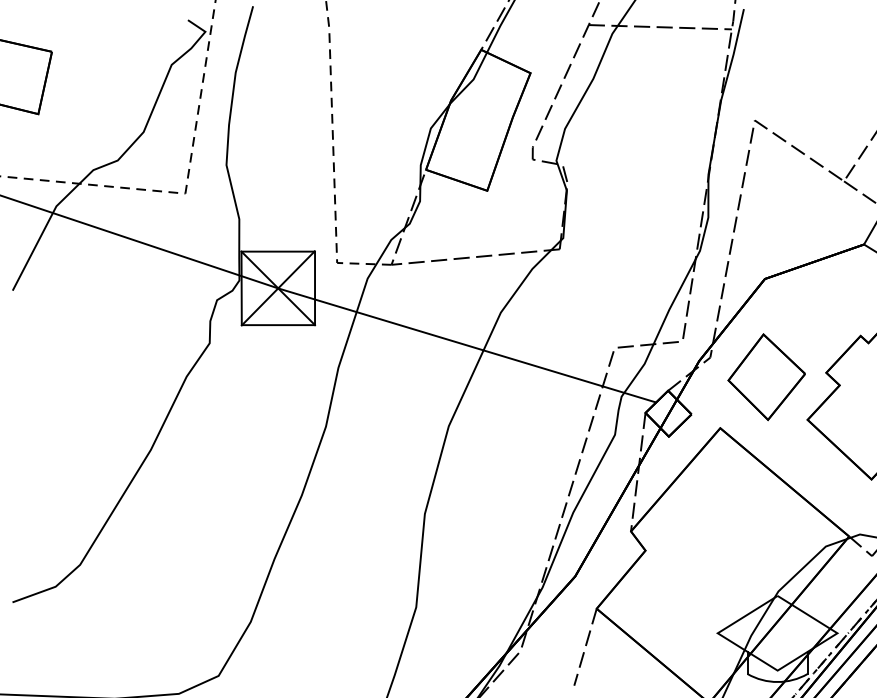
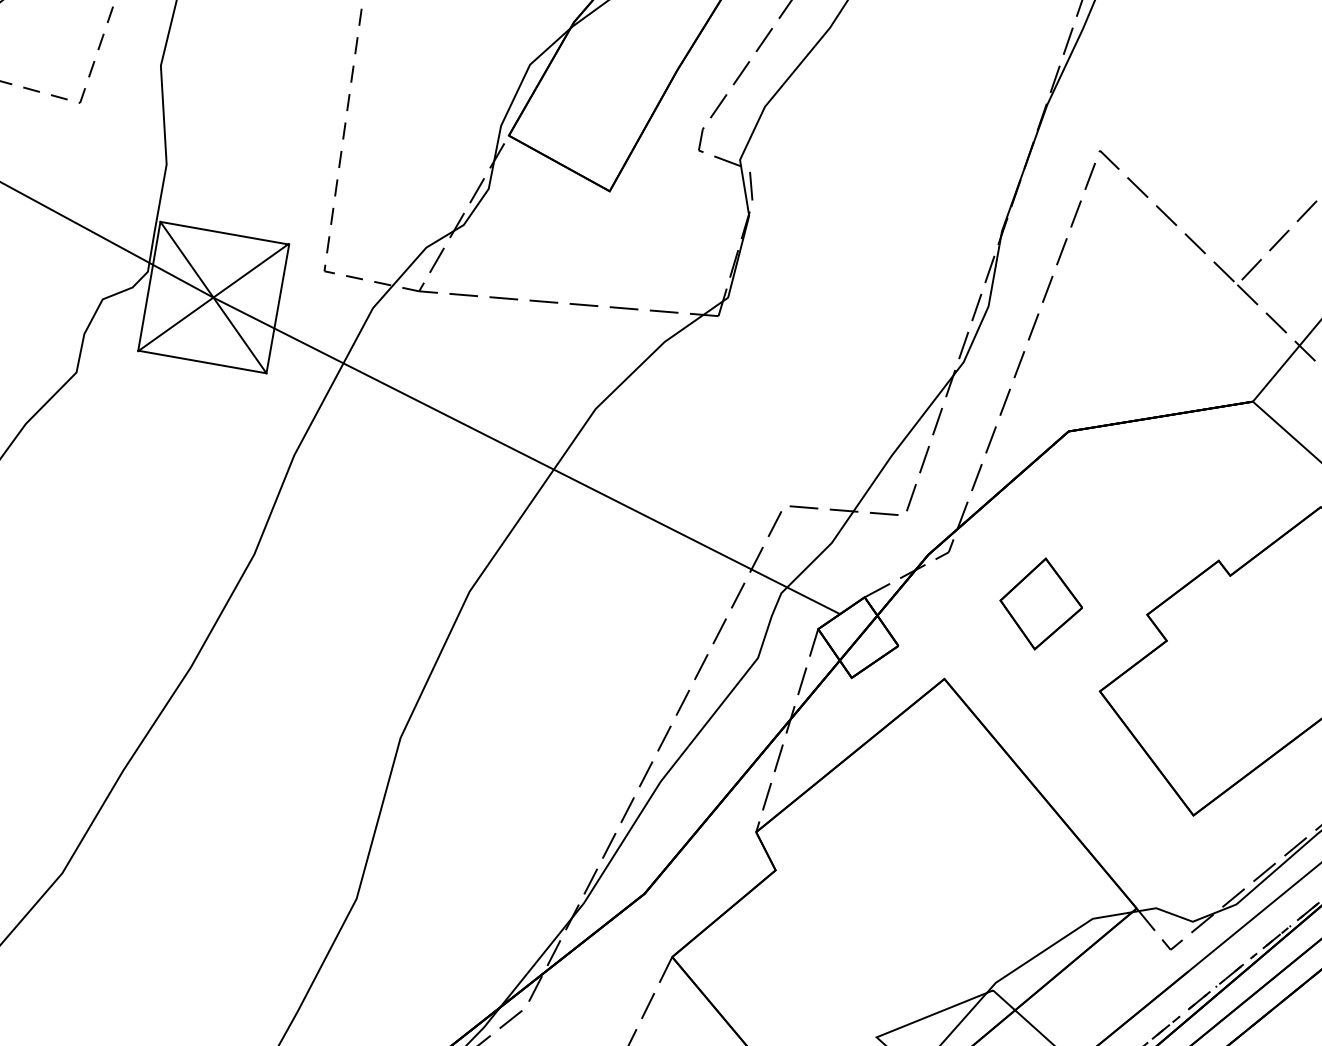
part: (766, 377) -> (1040, 604), size x0.6

